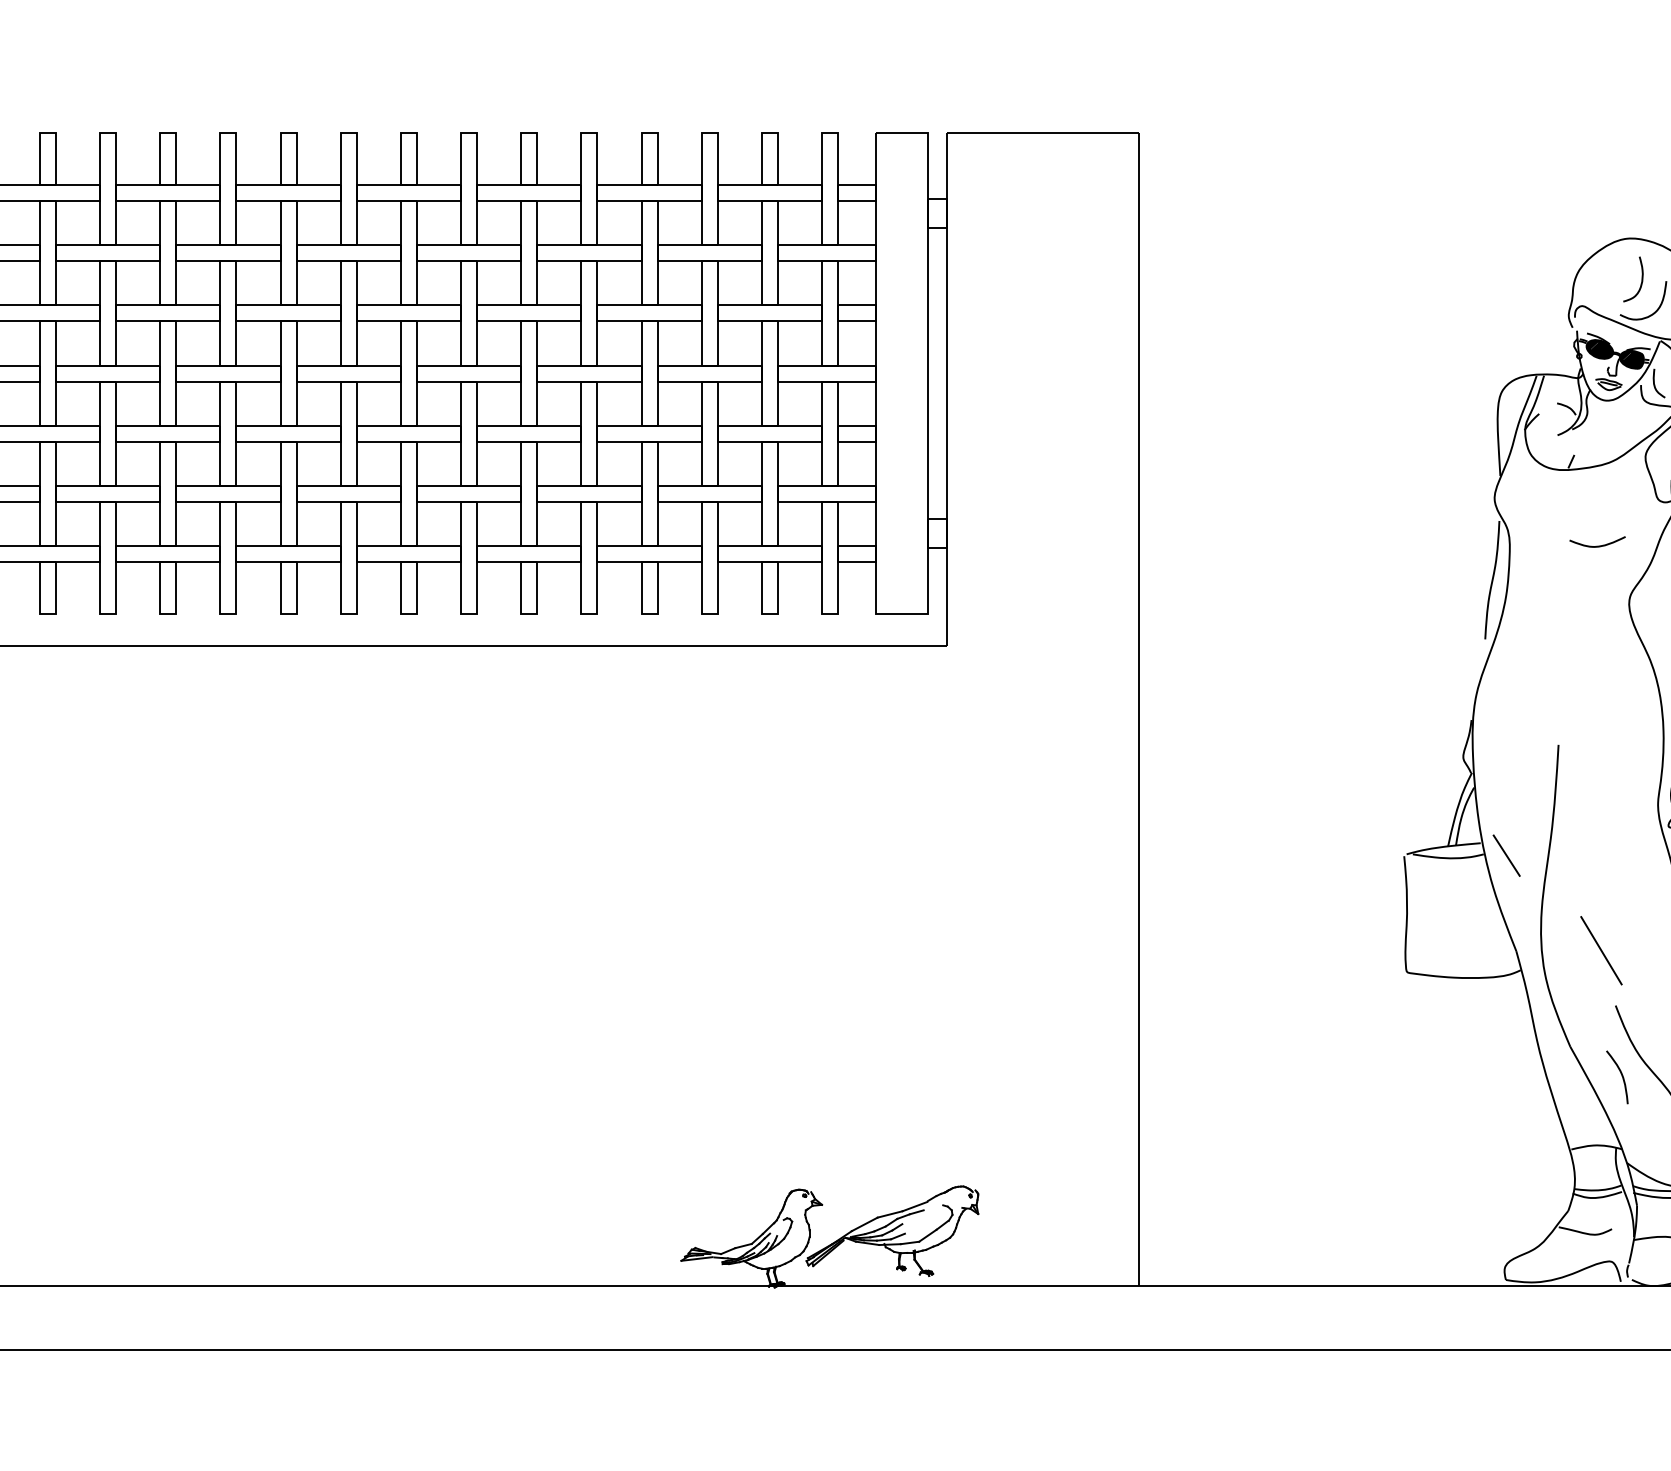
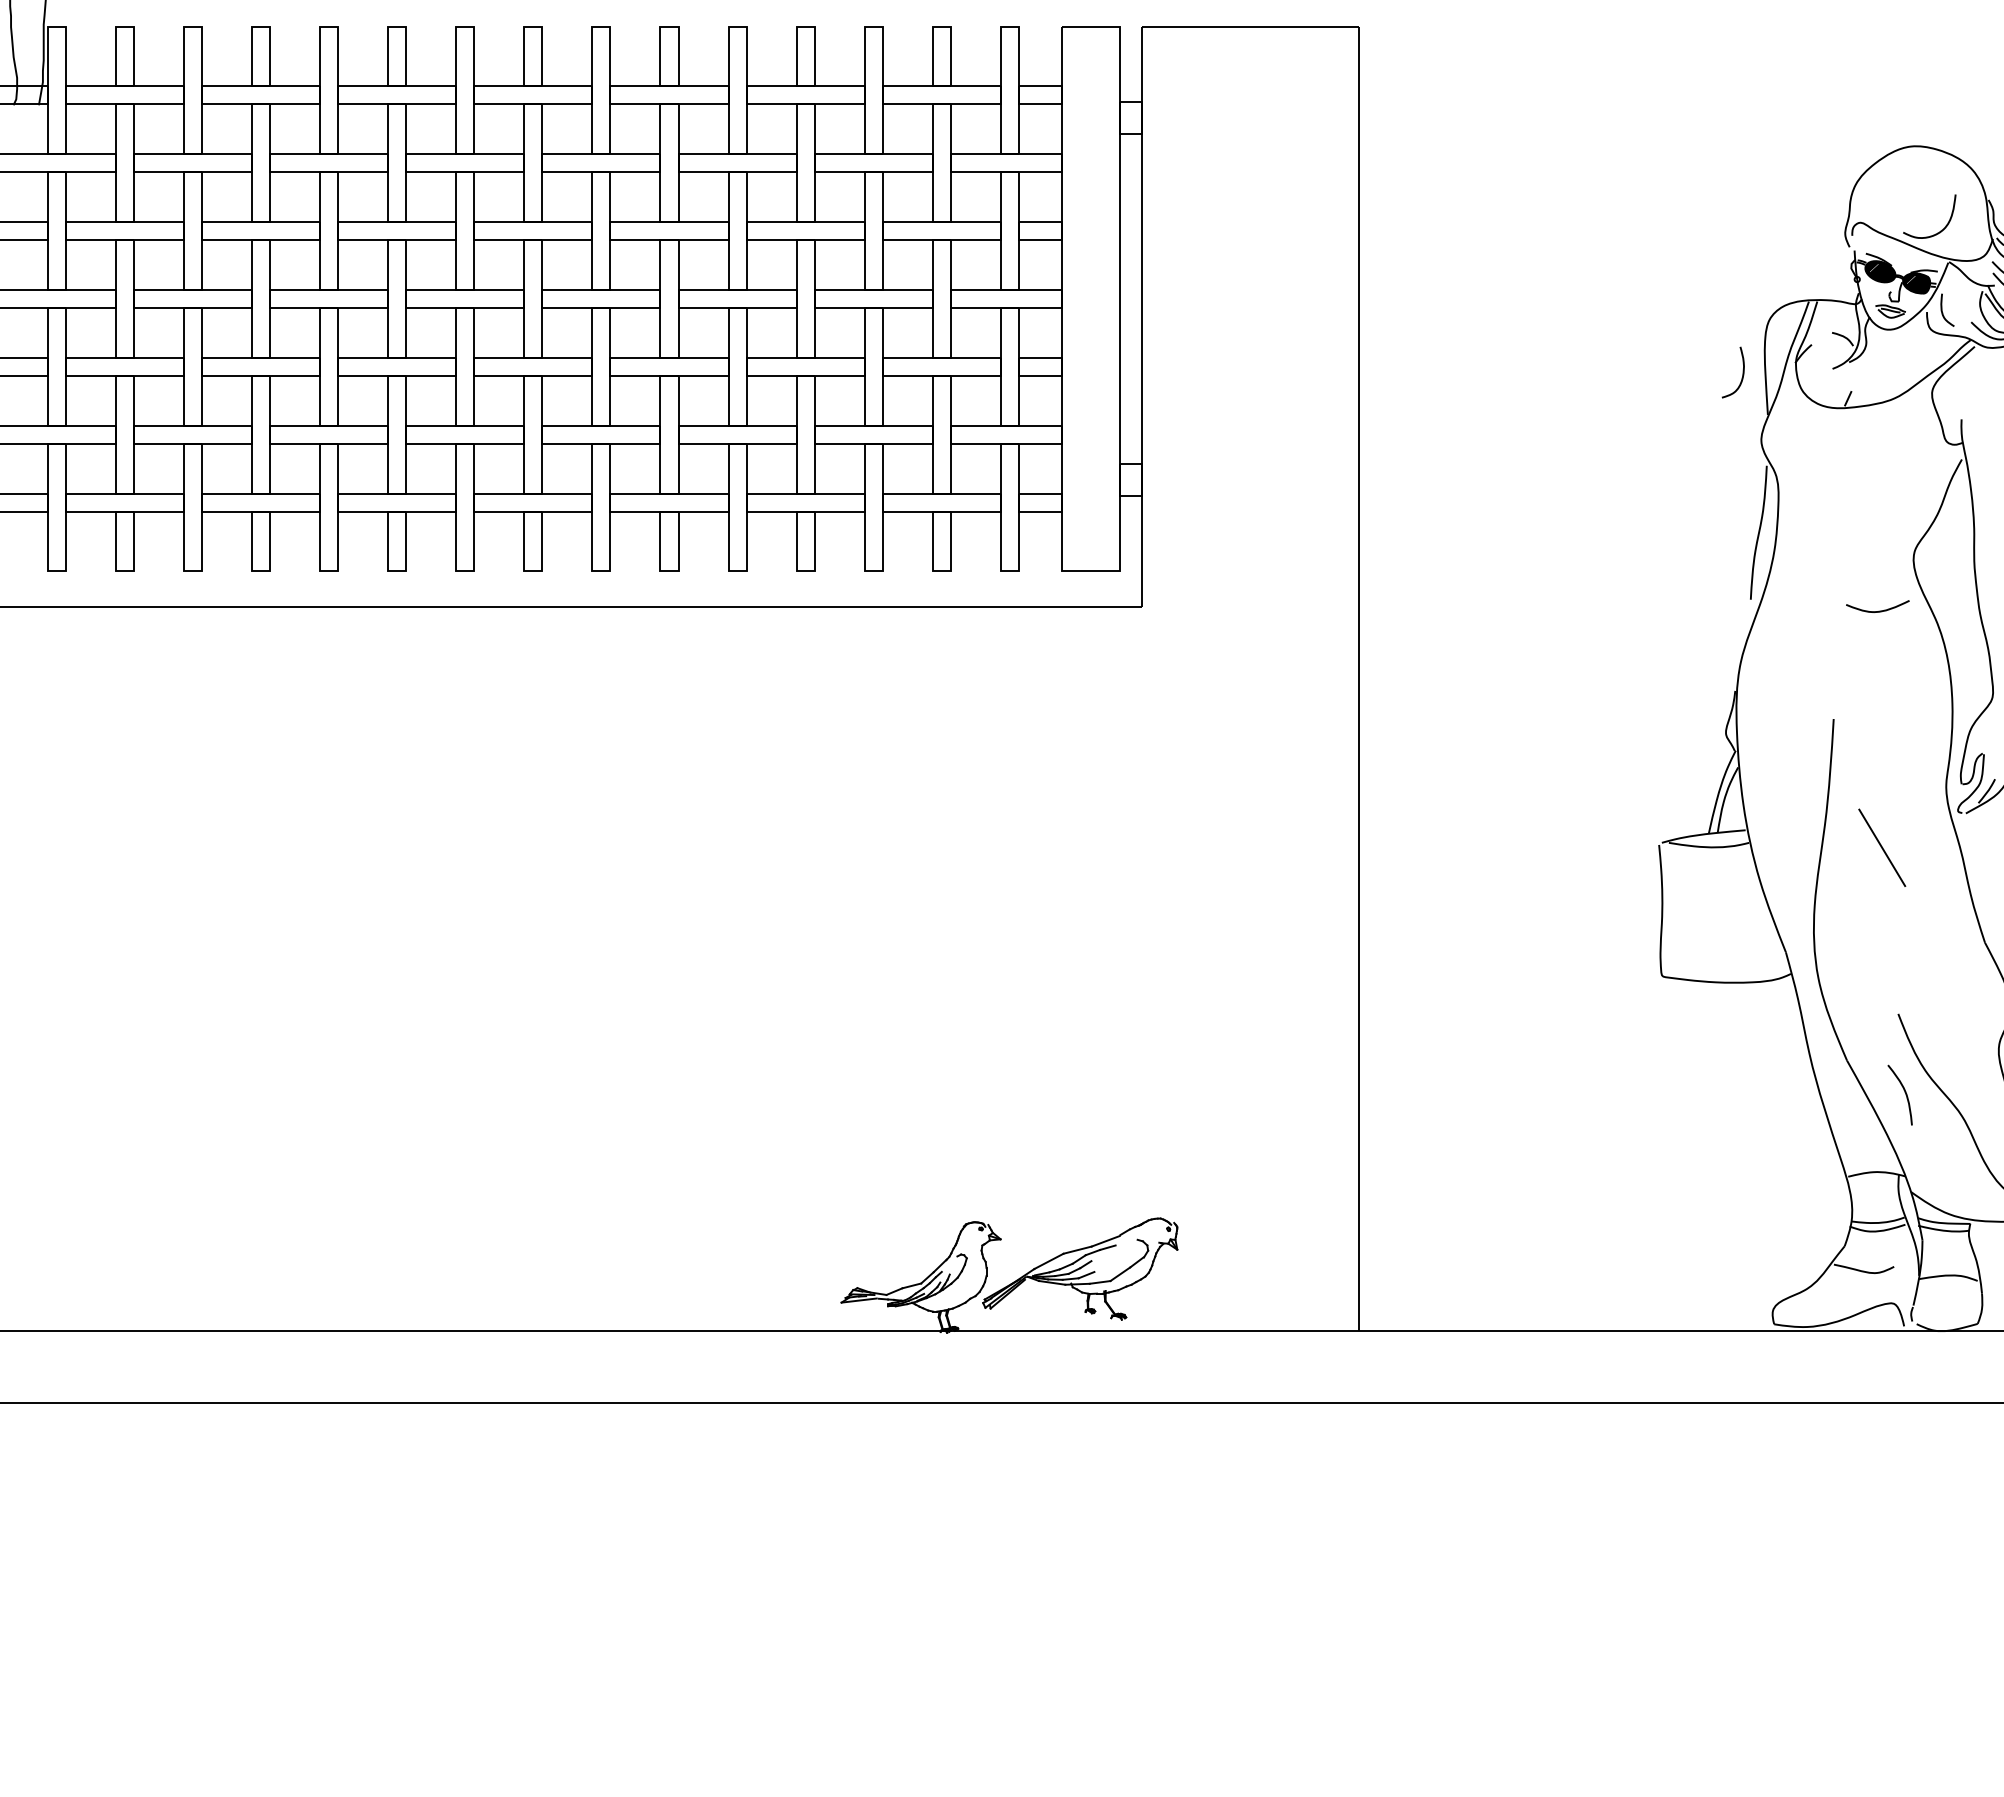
curve: (1641, 279) -> (1742, 372), moved
curve: (1598, 545) -> (1878, 610), moved
line: (1506, 855) -> (1774, 844), removed
line: (1601, 950) -> (1882, 847), moved

